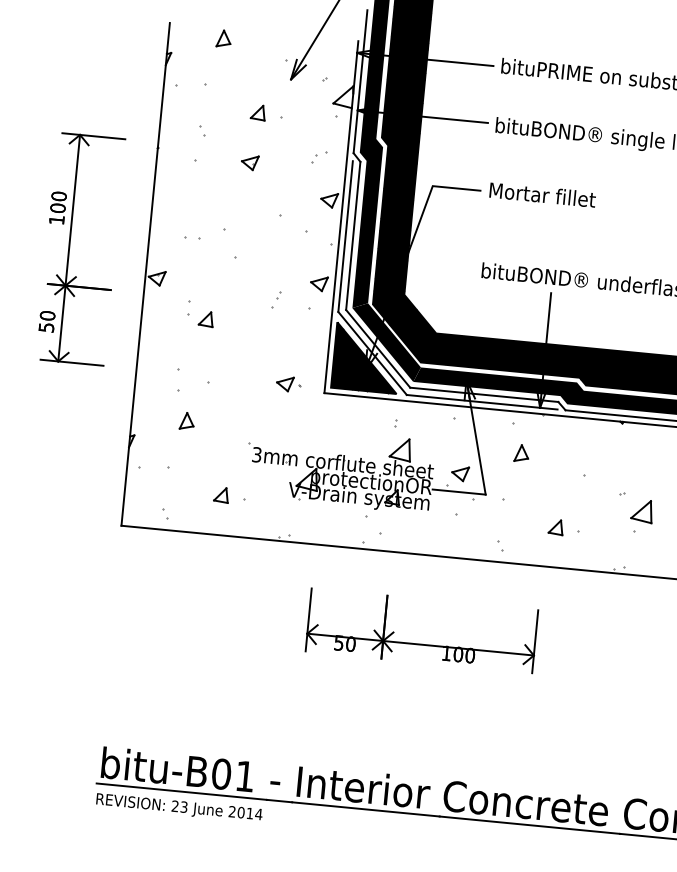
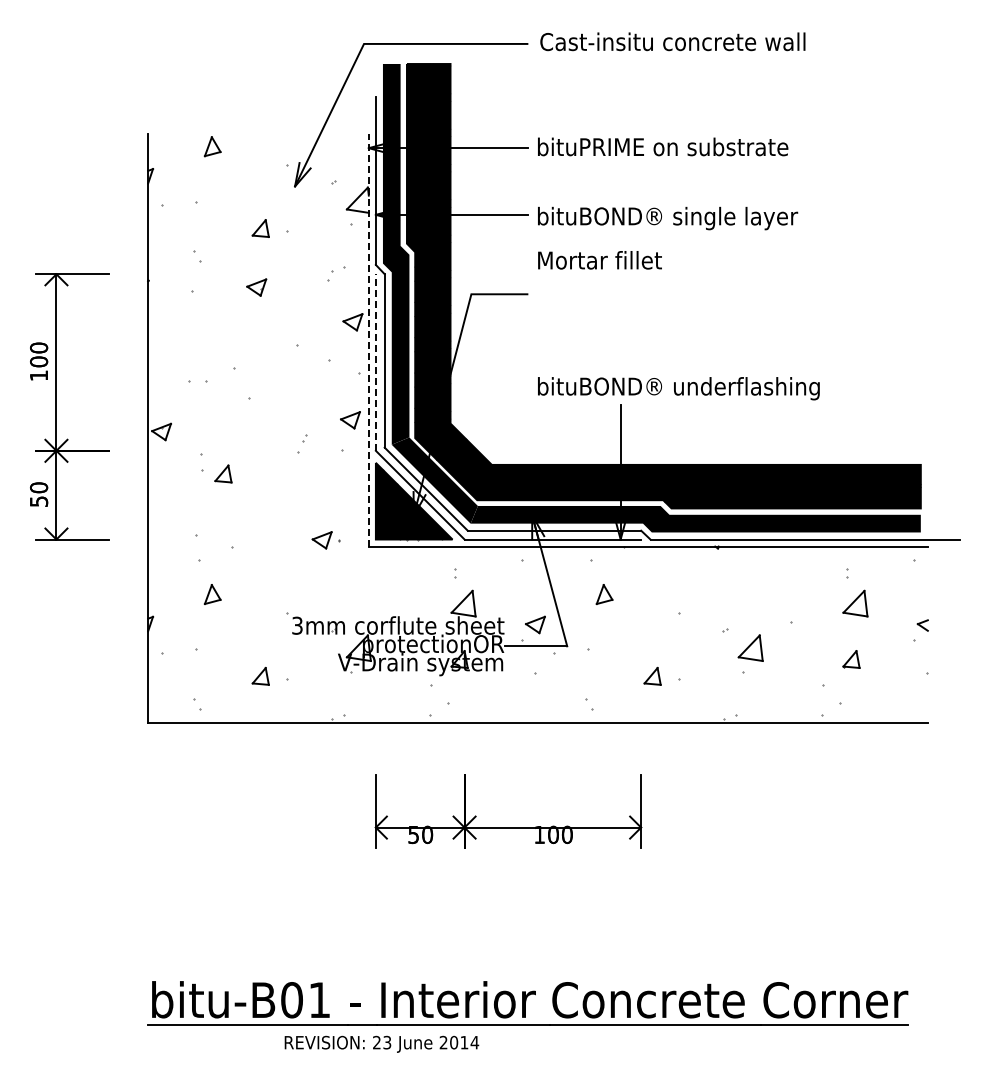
text: (542, 195) -> (599, 260), moved
line: (341, 217) -> (368, 340), solid -> dashed
line: (345, 236) -> (375, 362), solid -> dashed
text: (179, 807) -> (381, 1043), moved

